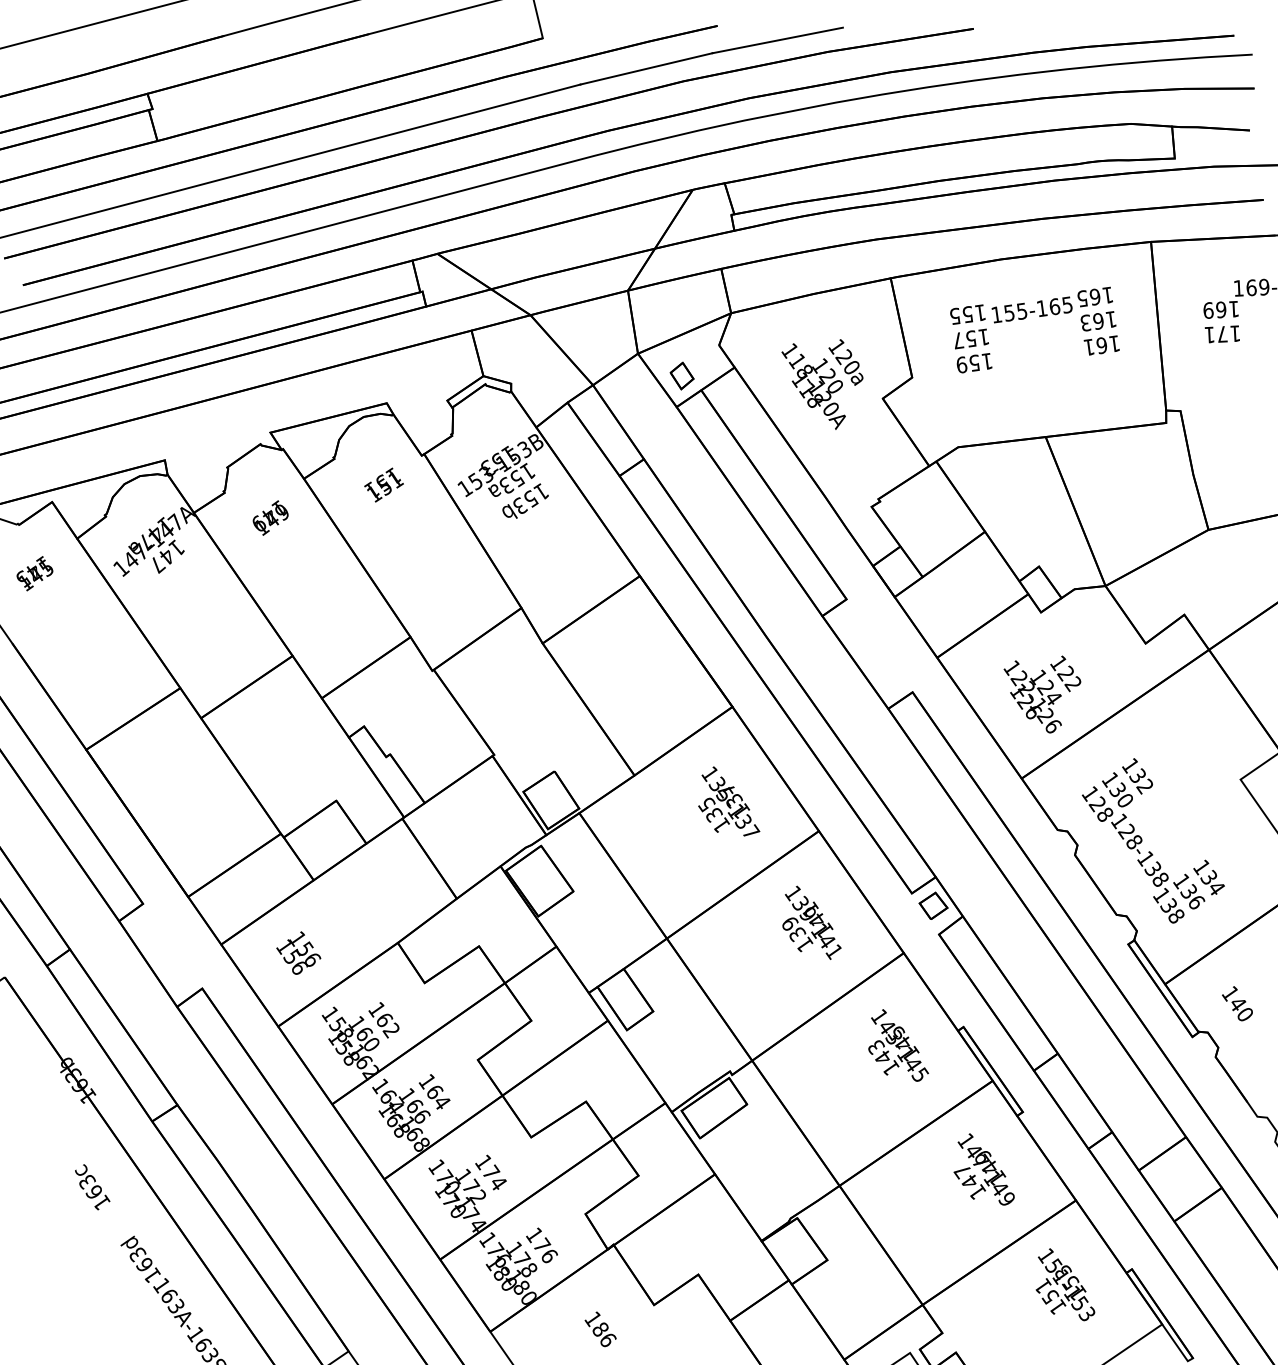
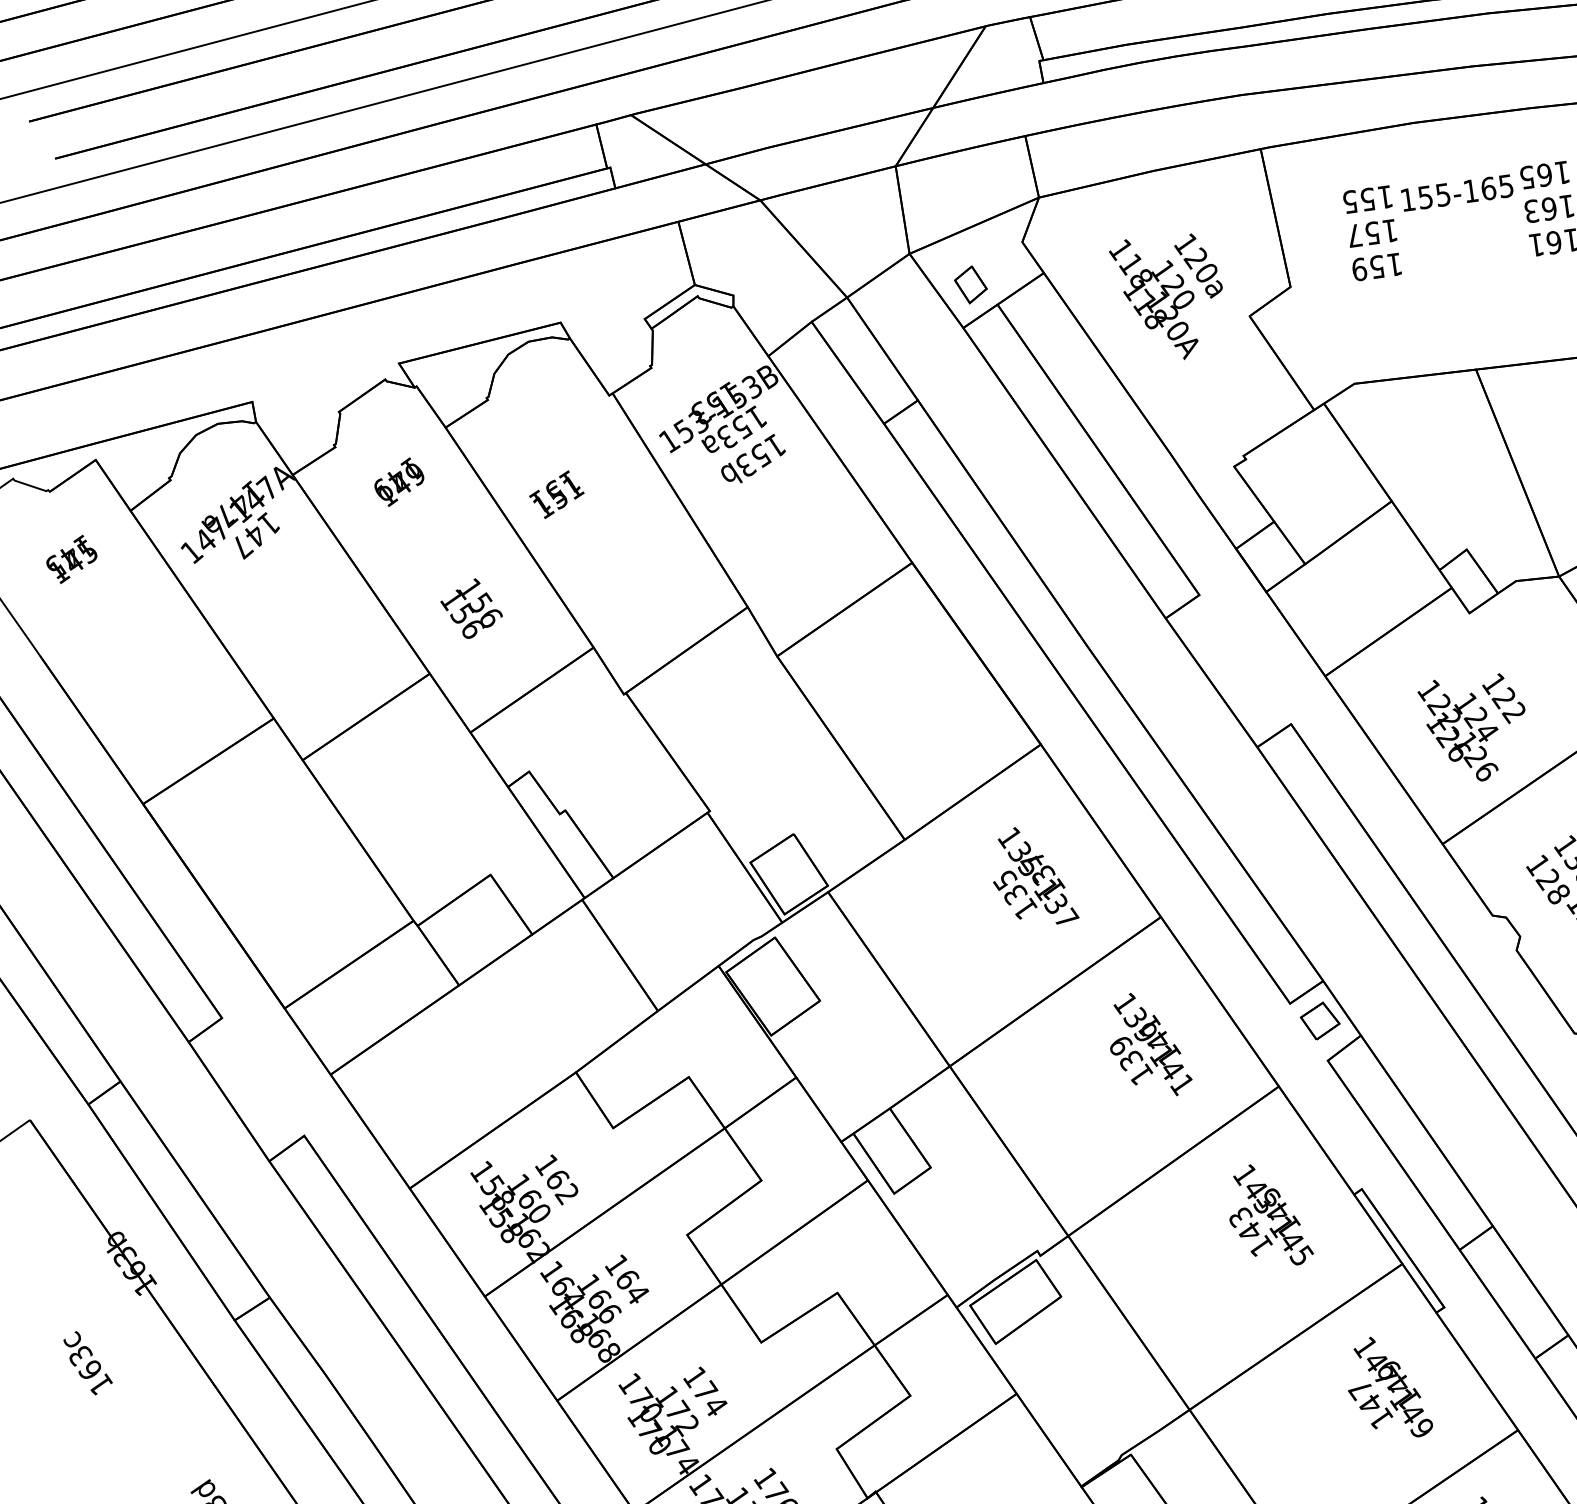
text: (383, 484) -> (556, 493), moved
text: (298, 952) -> (471, 607), moved
text: (92, 1187) -> (87, 1363), moved

